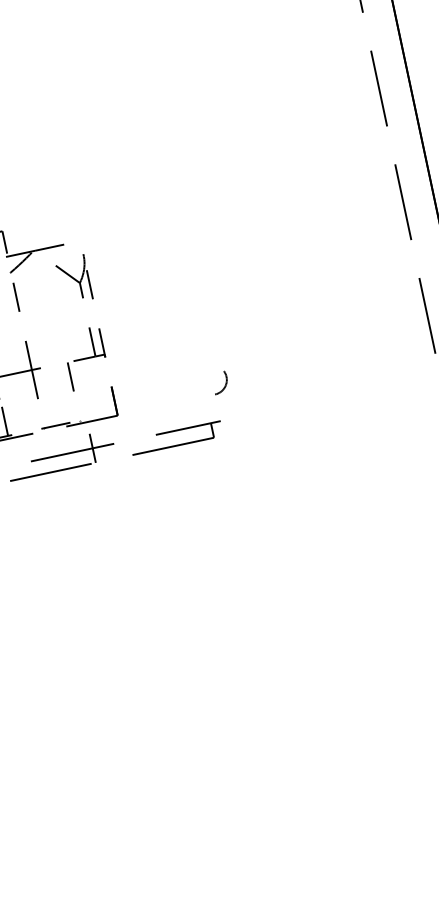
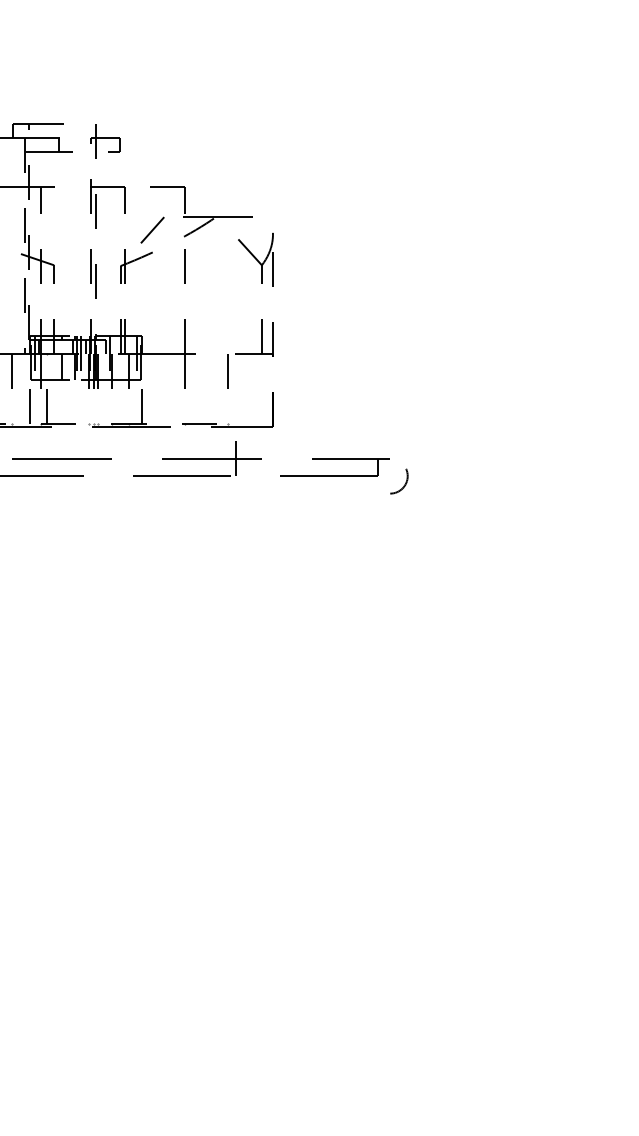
arc: (224, 385) -> (403, 485), moved

